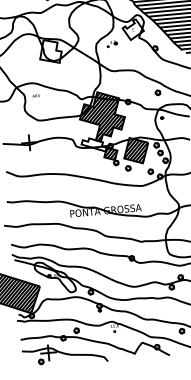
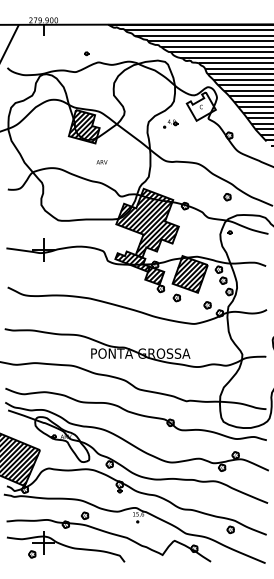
hatch: (50, 51) -> (84, 126), added
text: (35, 96) -> (101, 162), moved
hatch: (93, 144) -> (131, 260), added

